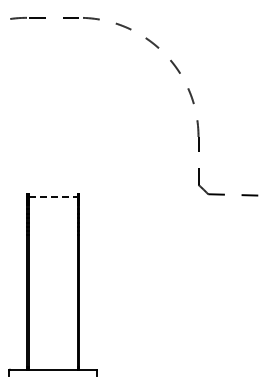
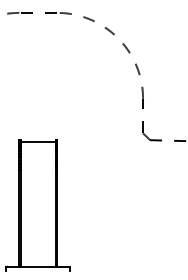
line: (53, 196) -> (38, 141), dashed -> solid

